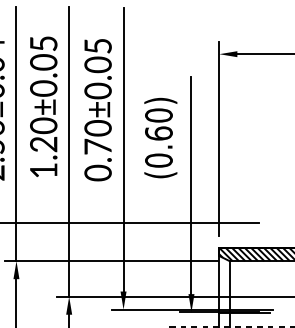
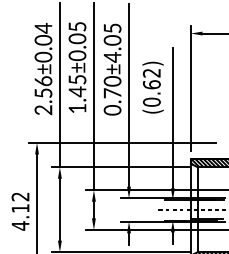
text: (97, 91) -> (112, 57), 0.70±0.05 -> 0.70±4.05
text: (158, 114) -> (151, 72), (0.60) -> (0.62)
text: (43, 134) -> (77, 85), 1.20±0.05 -> 1.45±0.05

